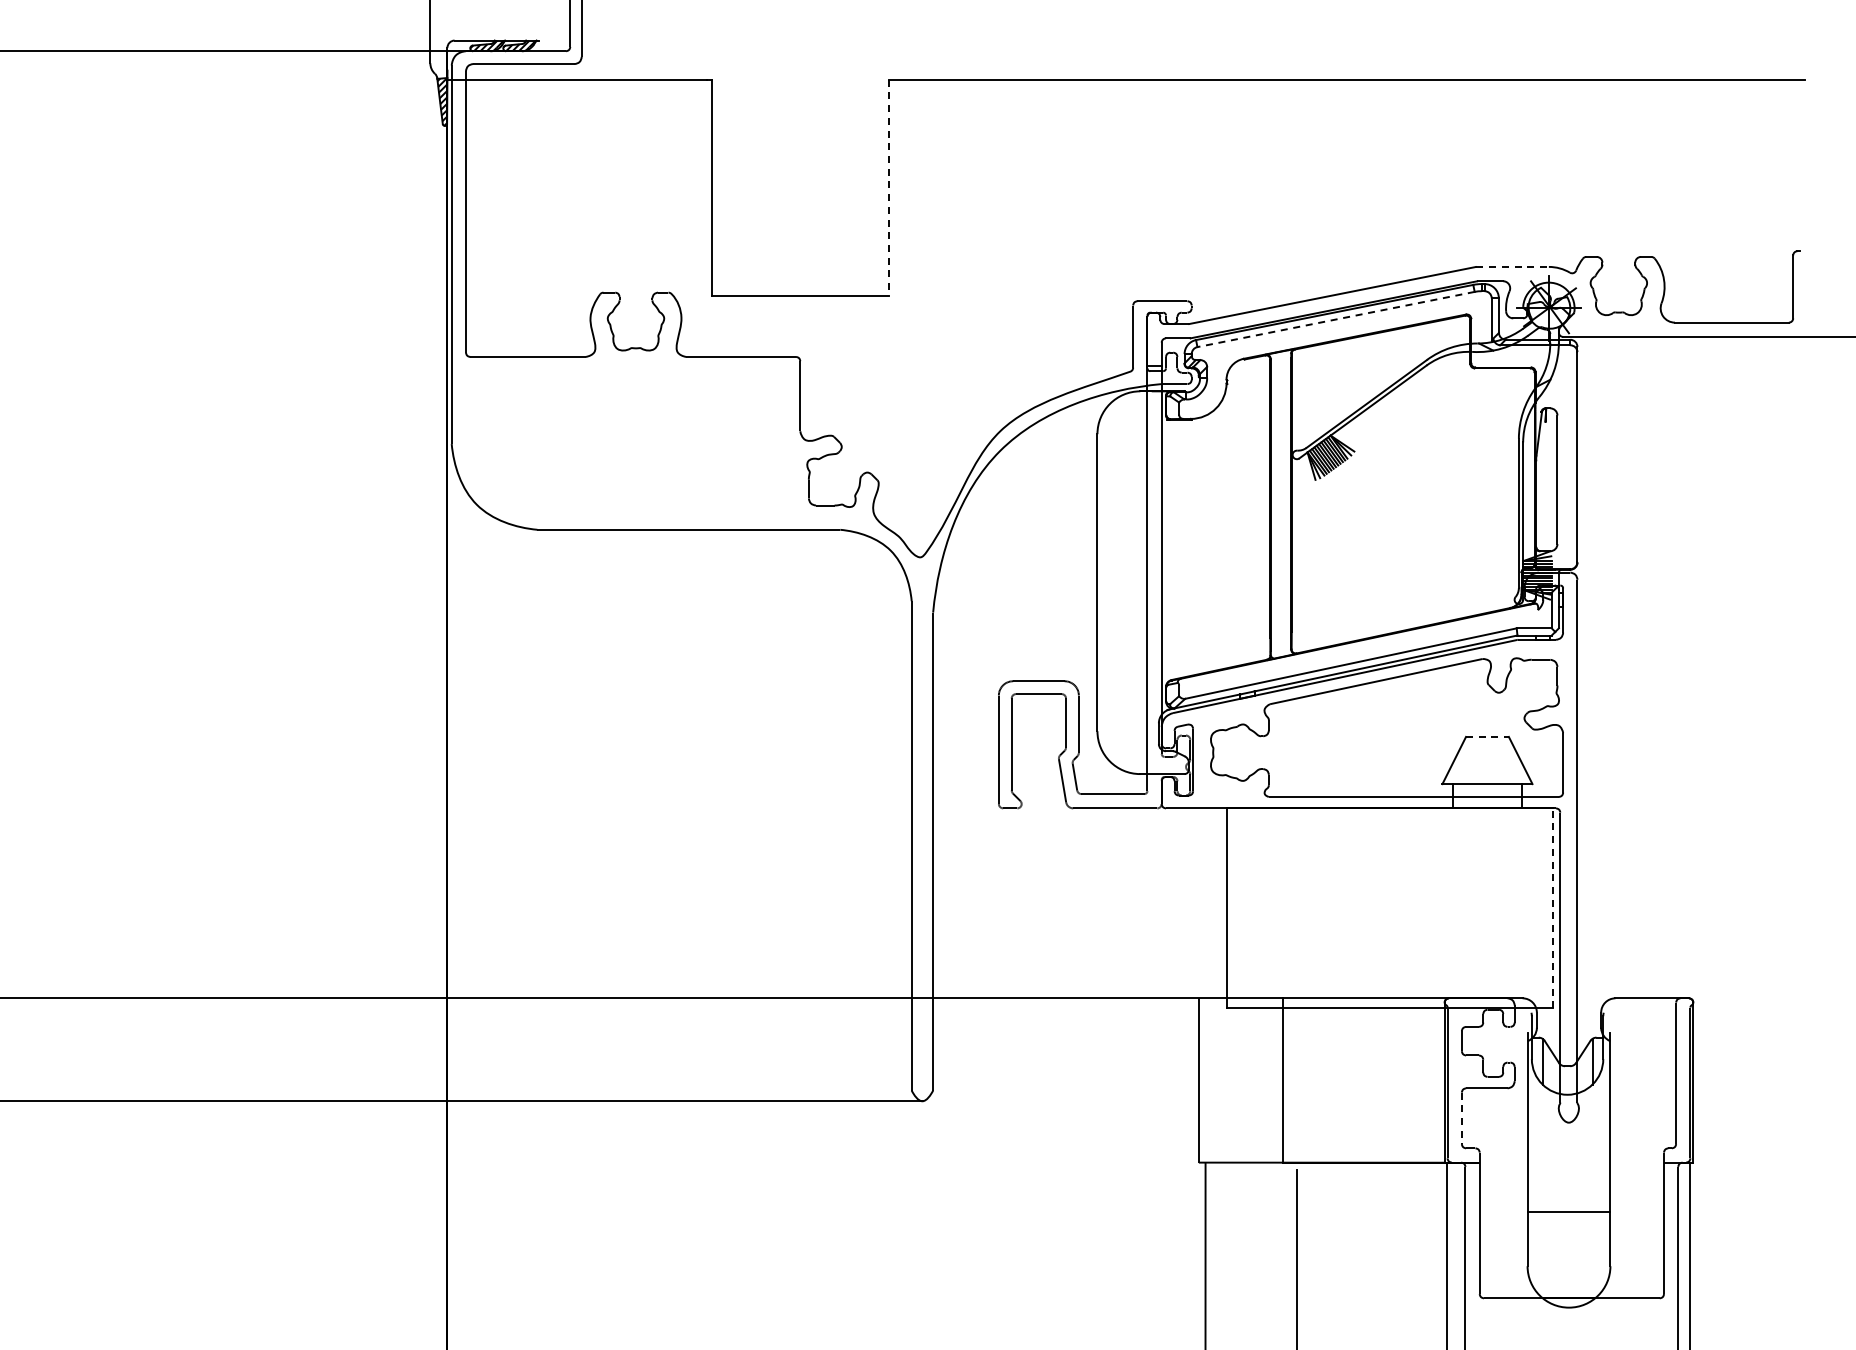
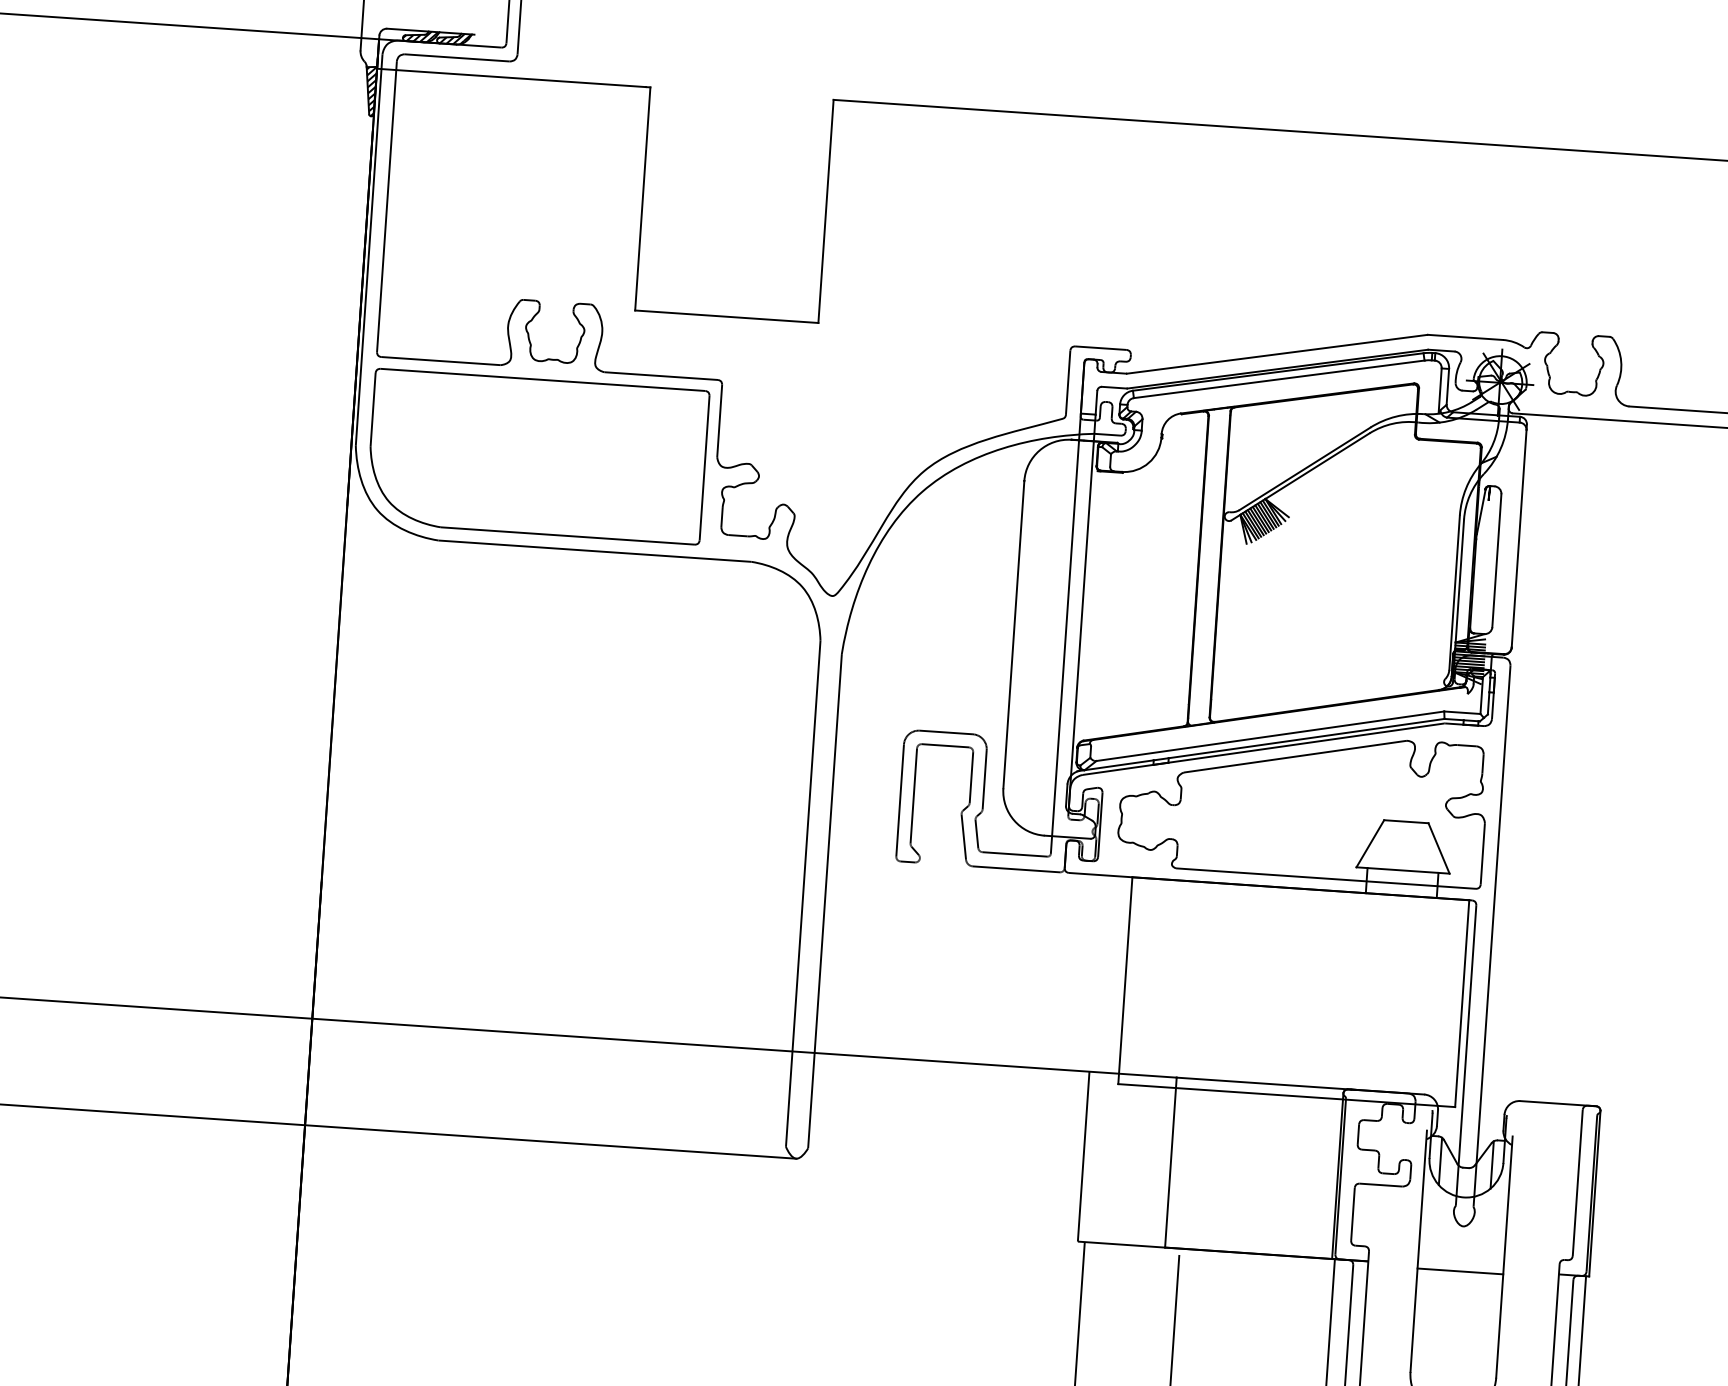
line: (888, 187) -> (825, 211), dashed -> solid
line: (1513, 266) -> (1466, 337), dashed -> solid
line: (1335, 319) -> (1278, 379), dashed -> solid
part: (627, 442) -> (537, 456), added
line: (1487, 736) -> (1406, 821), dashed -> solid
line: (1553, 907) -> (1462, 1002), dashed -> solid
line: (1461, 1118) -> (1352, 1214), dashed -> solid
line: (1568, 1212) -> (1459, 1271), moved

